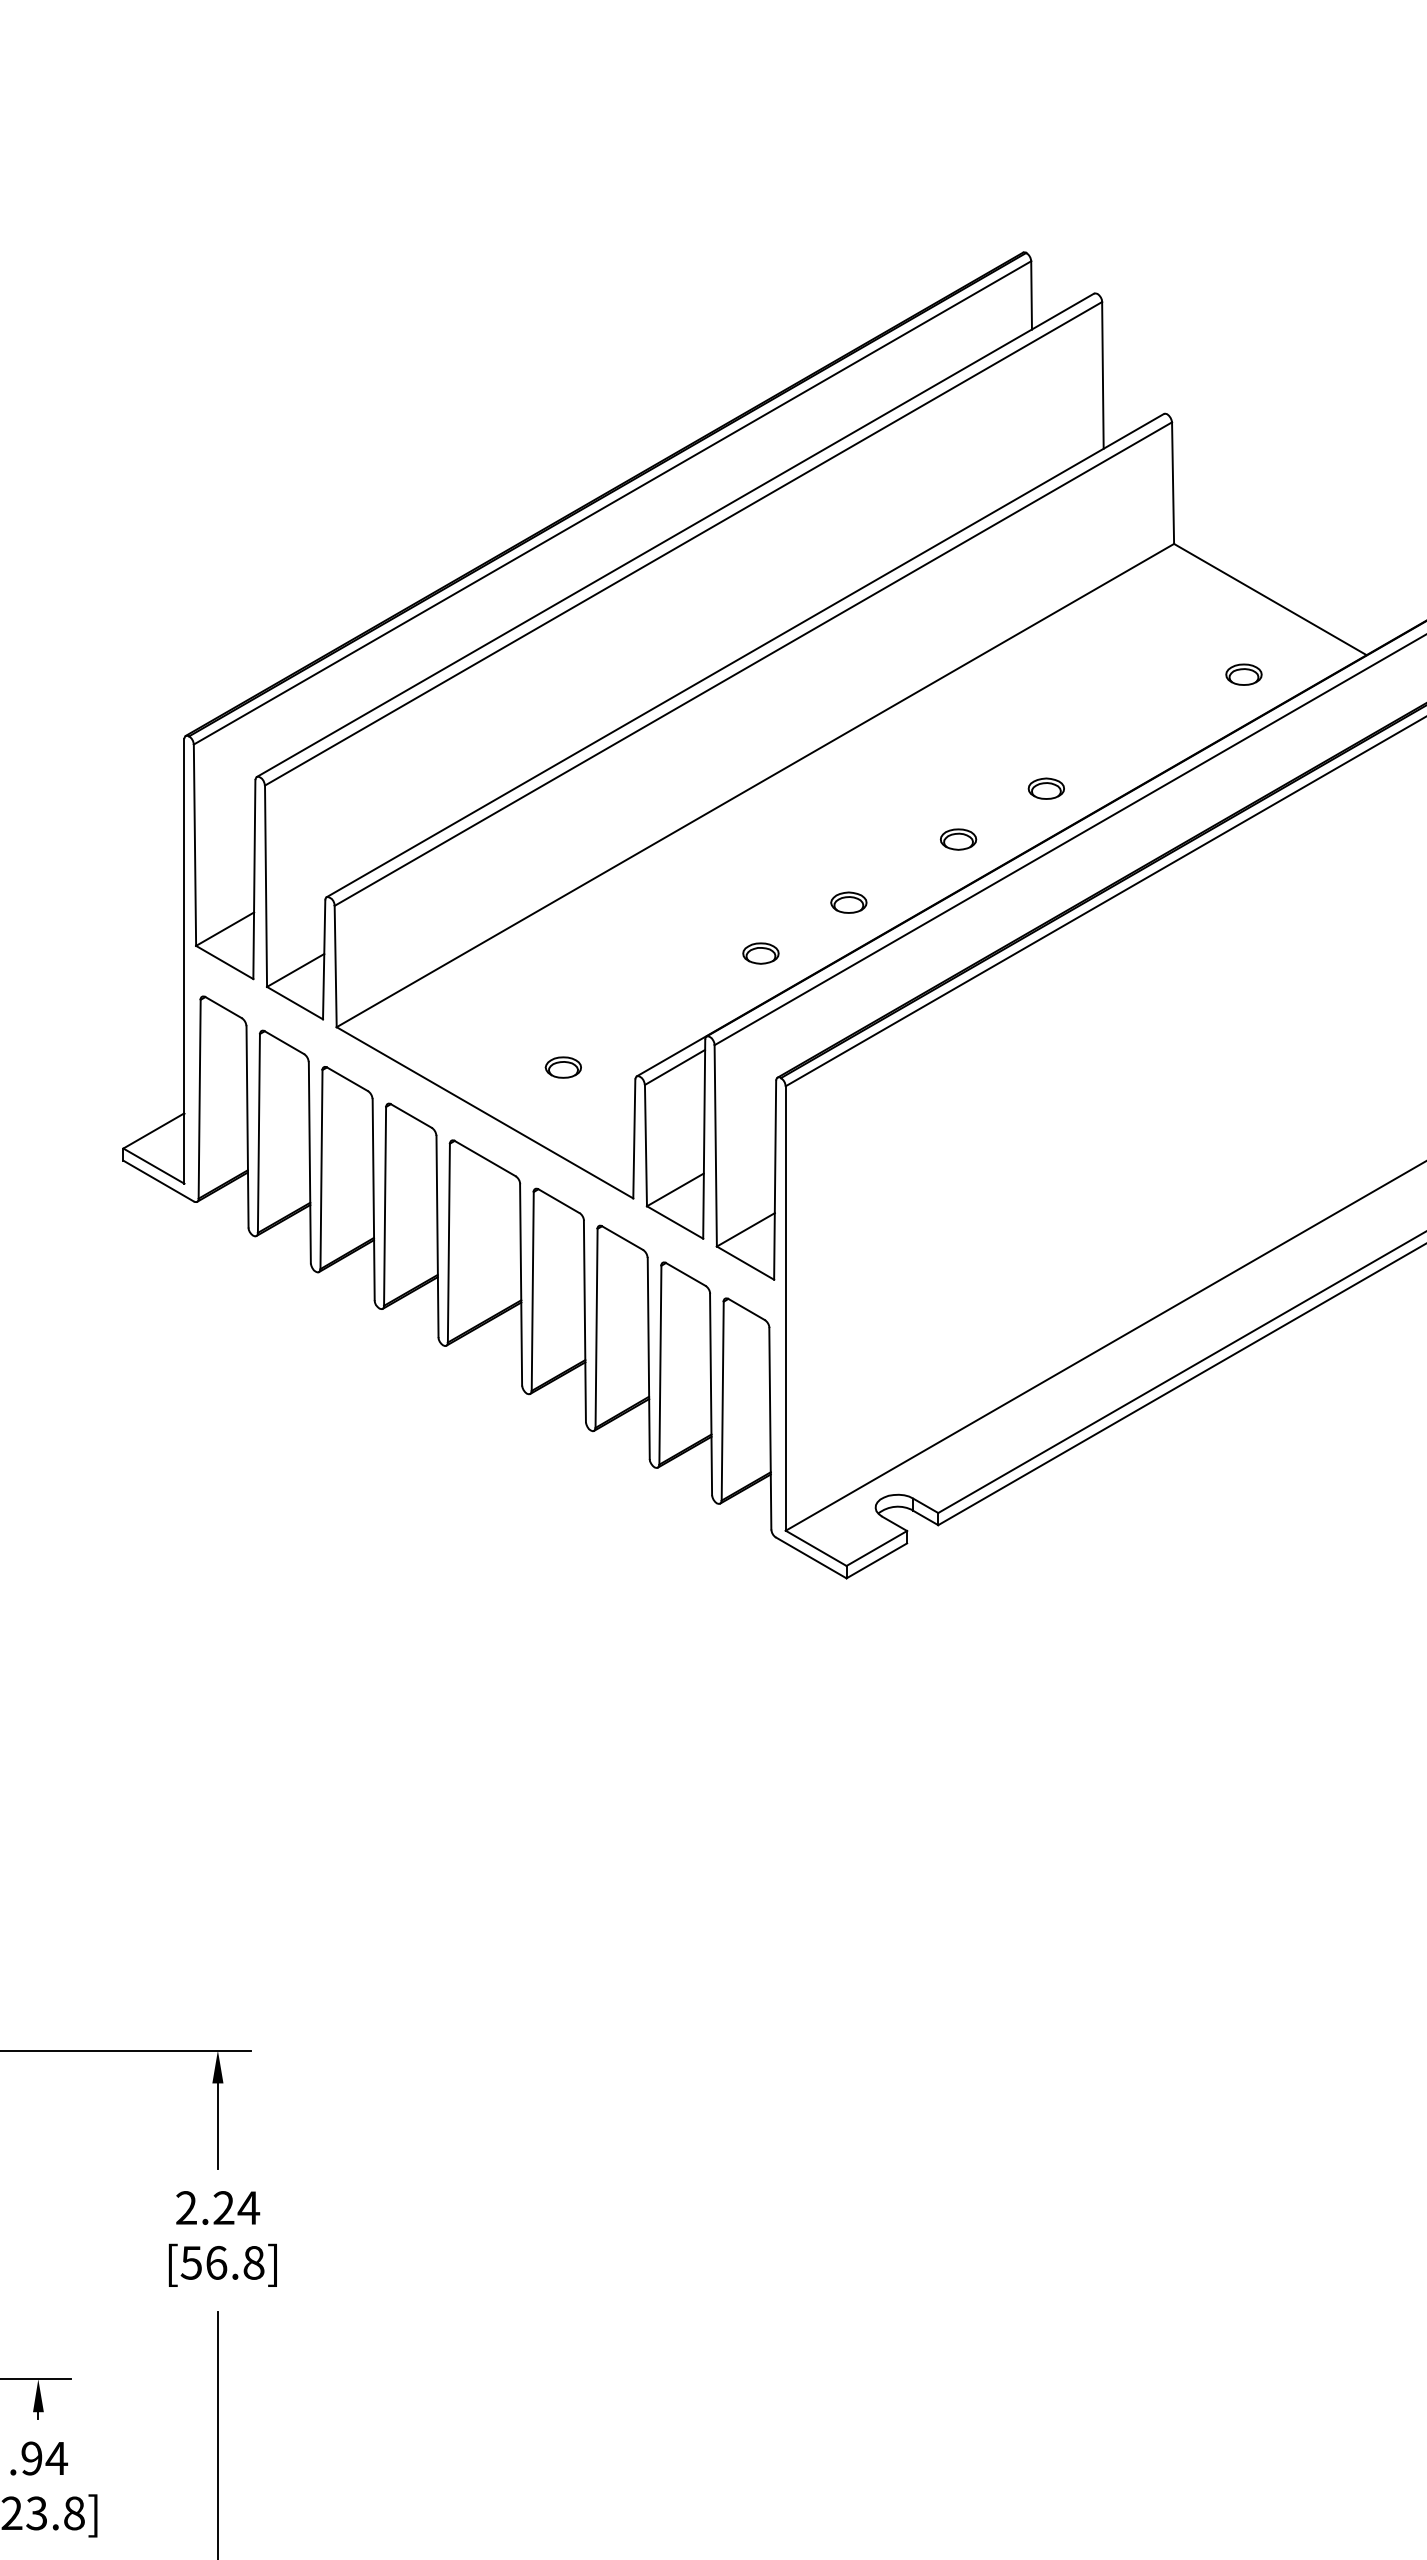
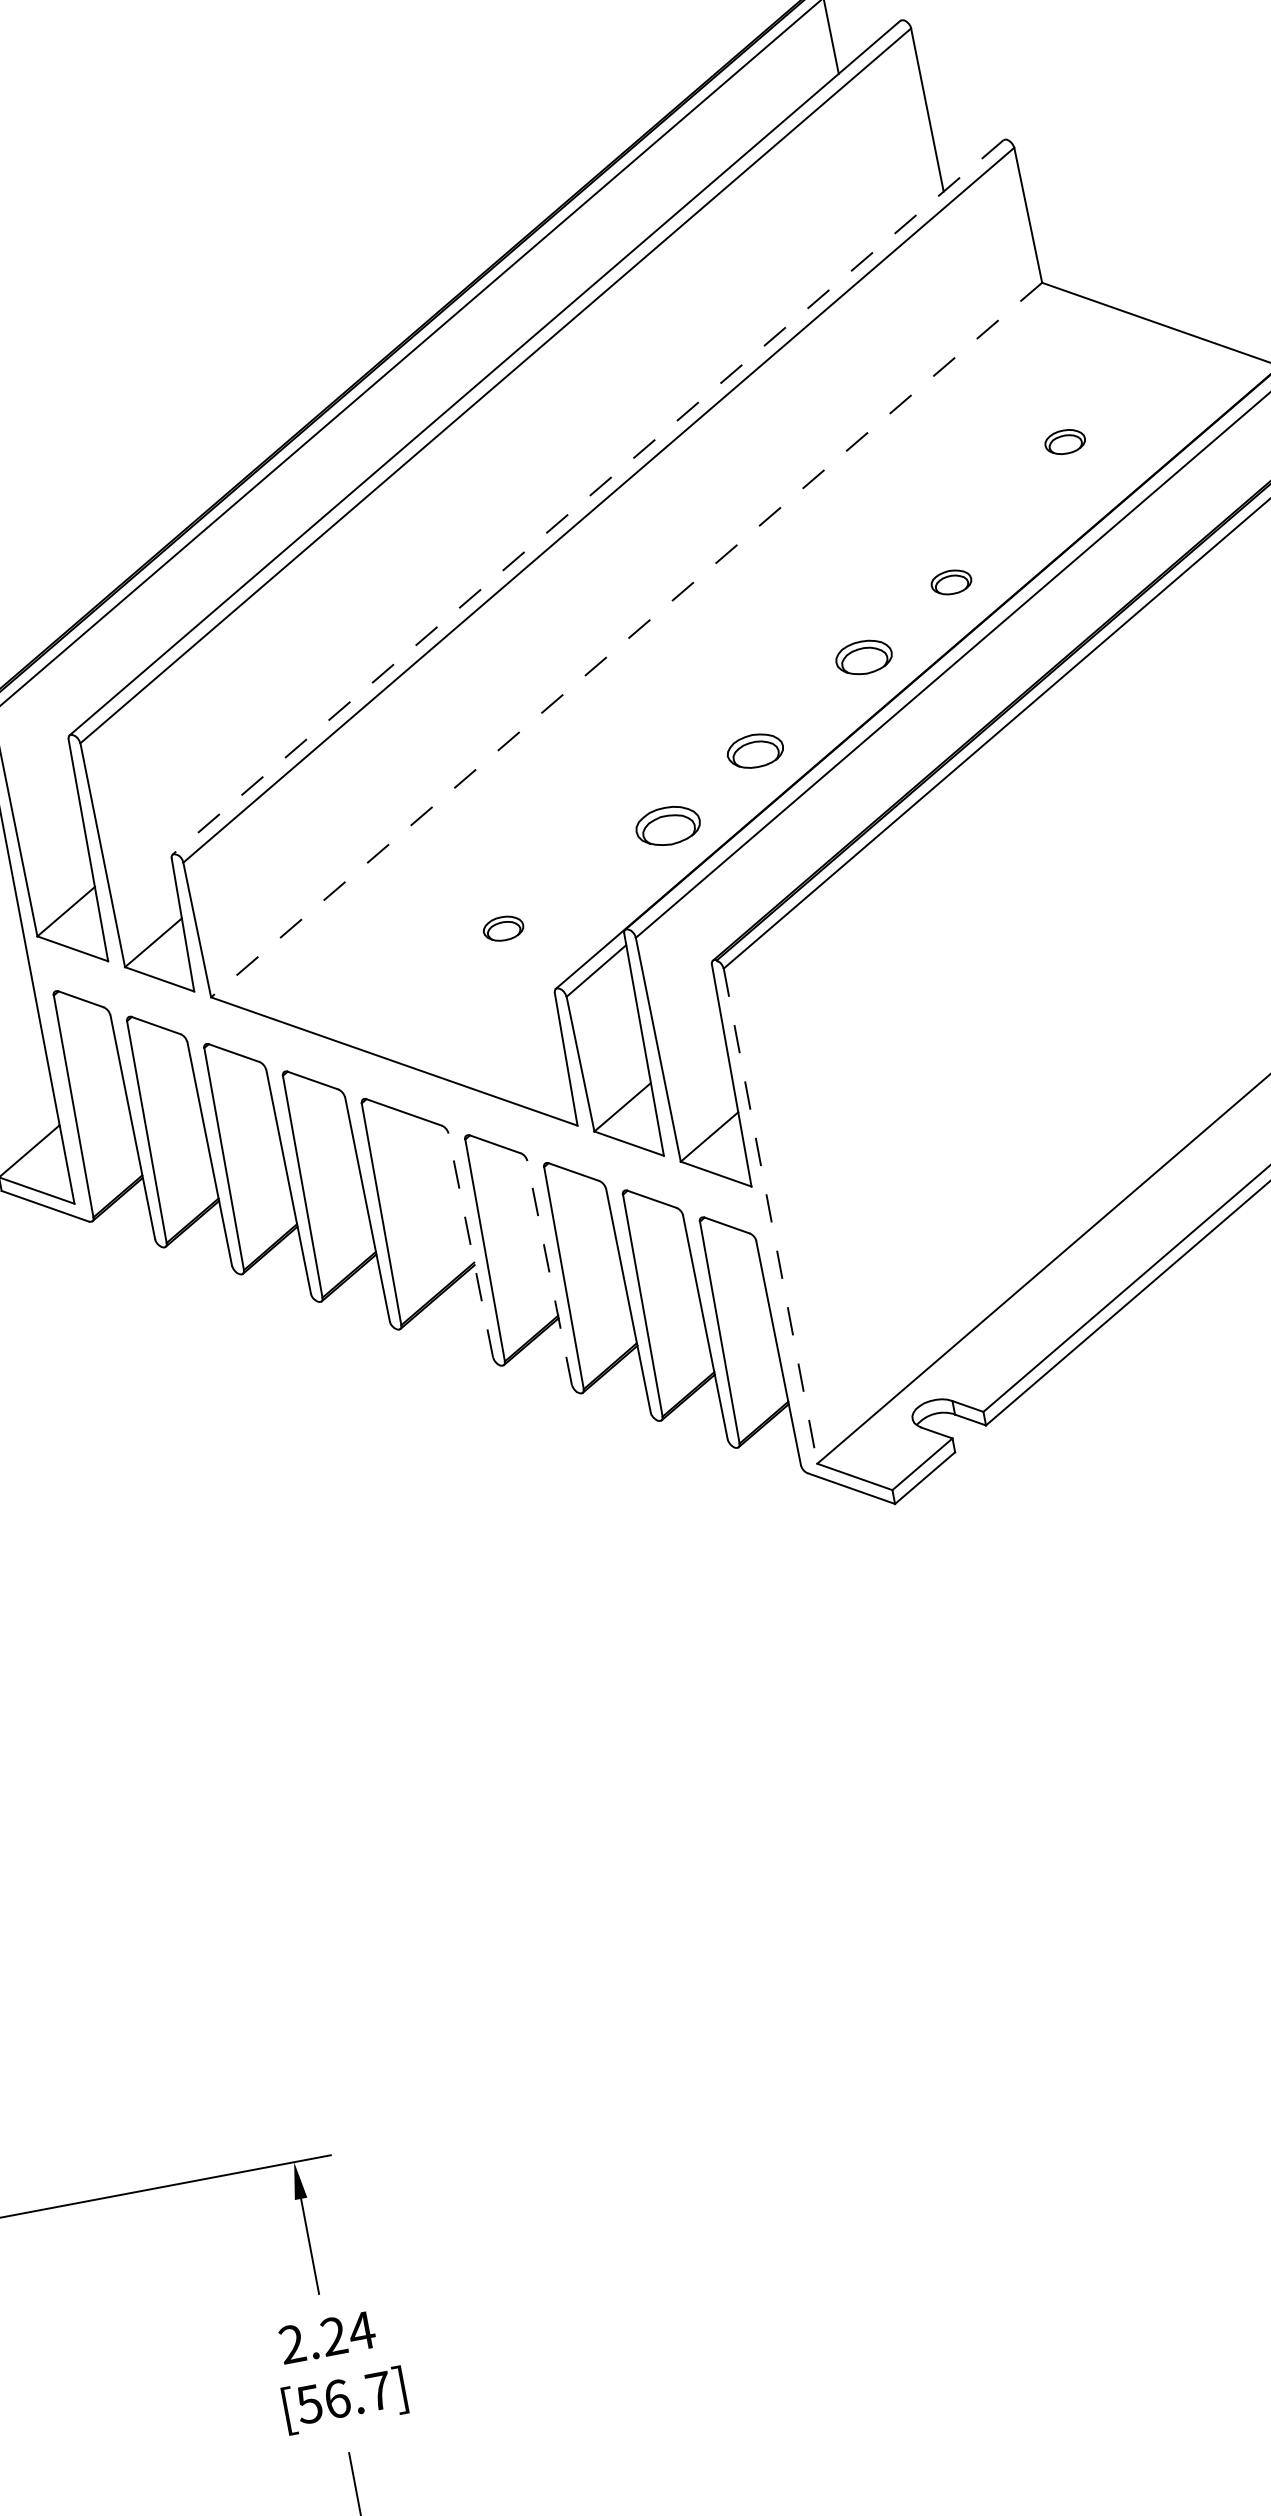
line: (744, 655) -> (587, 497), solid -> dashed
part: (1243, 674) -> (1064, 441), moved
line: (754, 785) -> (625, 640), solid -> dashed
part: (958, 839) -> (864, 657), size x1.4
part: (848, 902) -> (754, 750), size x1.4
part: (760, 953) -> (667, 826), size x1.6
part: (562, 1067) -> (502, 928), moved
line: (521, 1284) -> (471, 1245), solid -> dashed
line: (785, 1308) -> (770, 1216), solid -> dashed
line: (584, 1321) -> (549, 1273), solid -> dashed
text: (253, 2262) -> (378, 2390), [56.8] -> [56.7]

